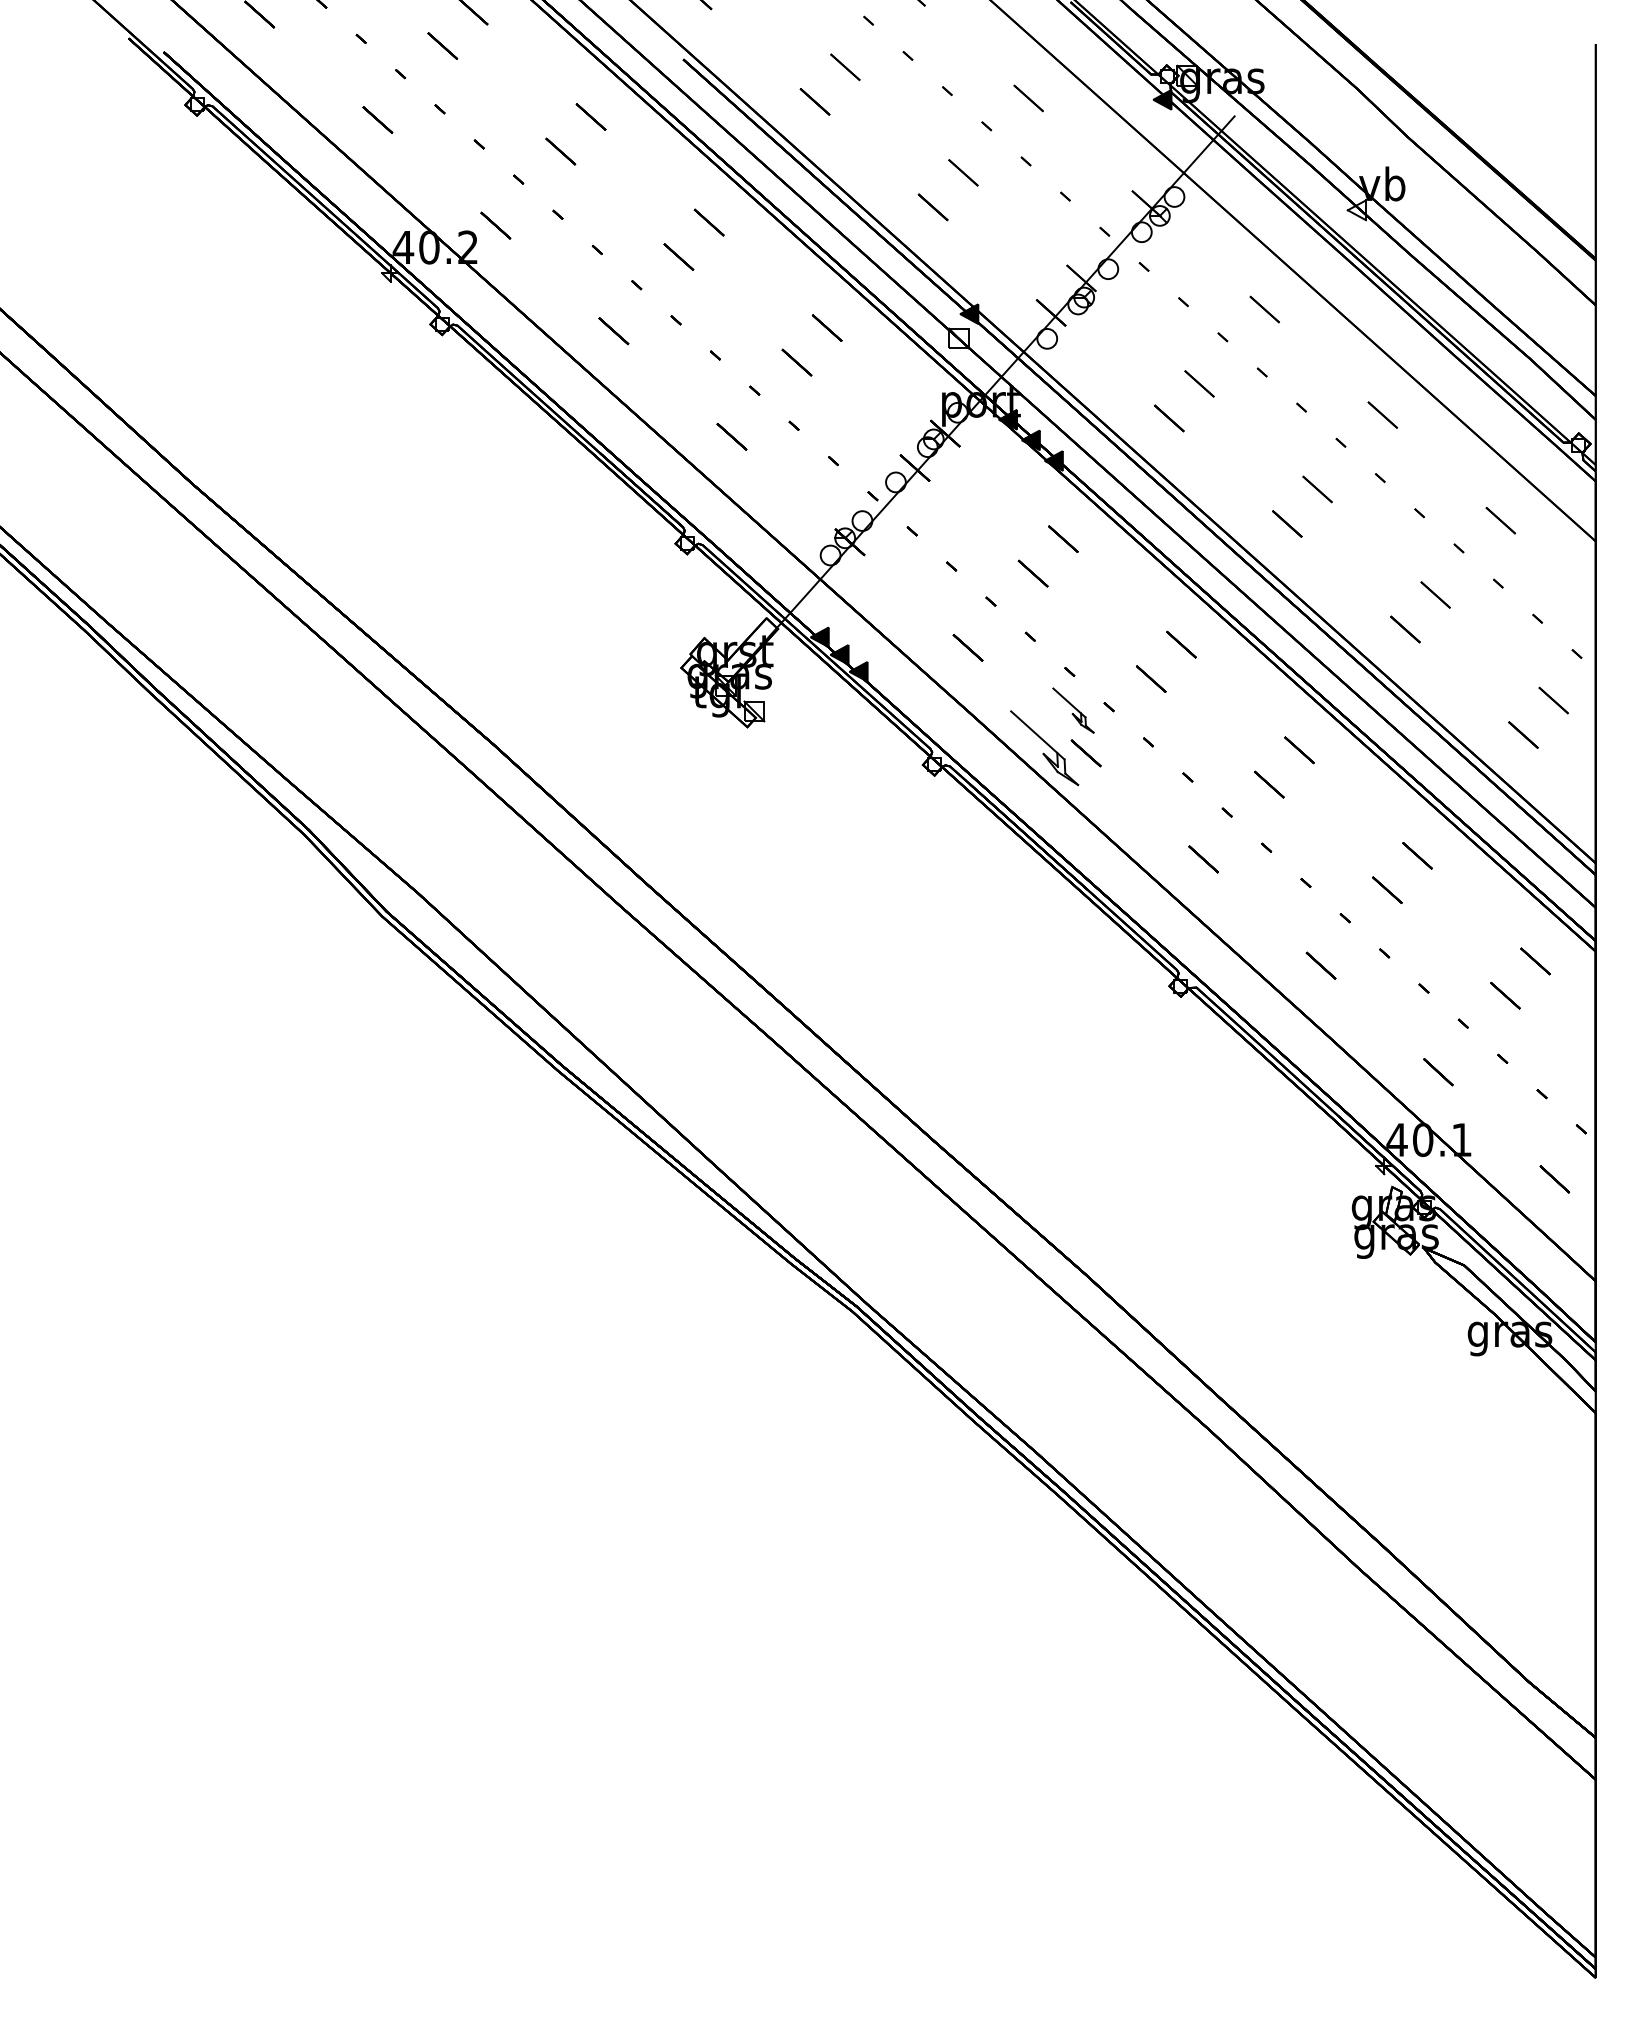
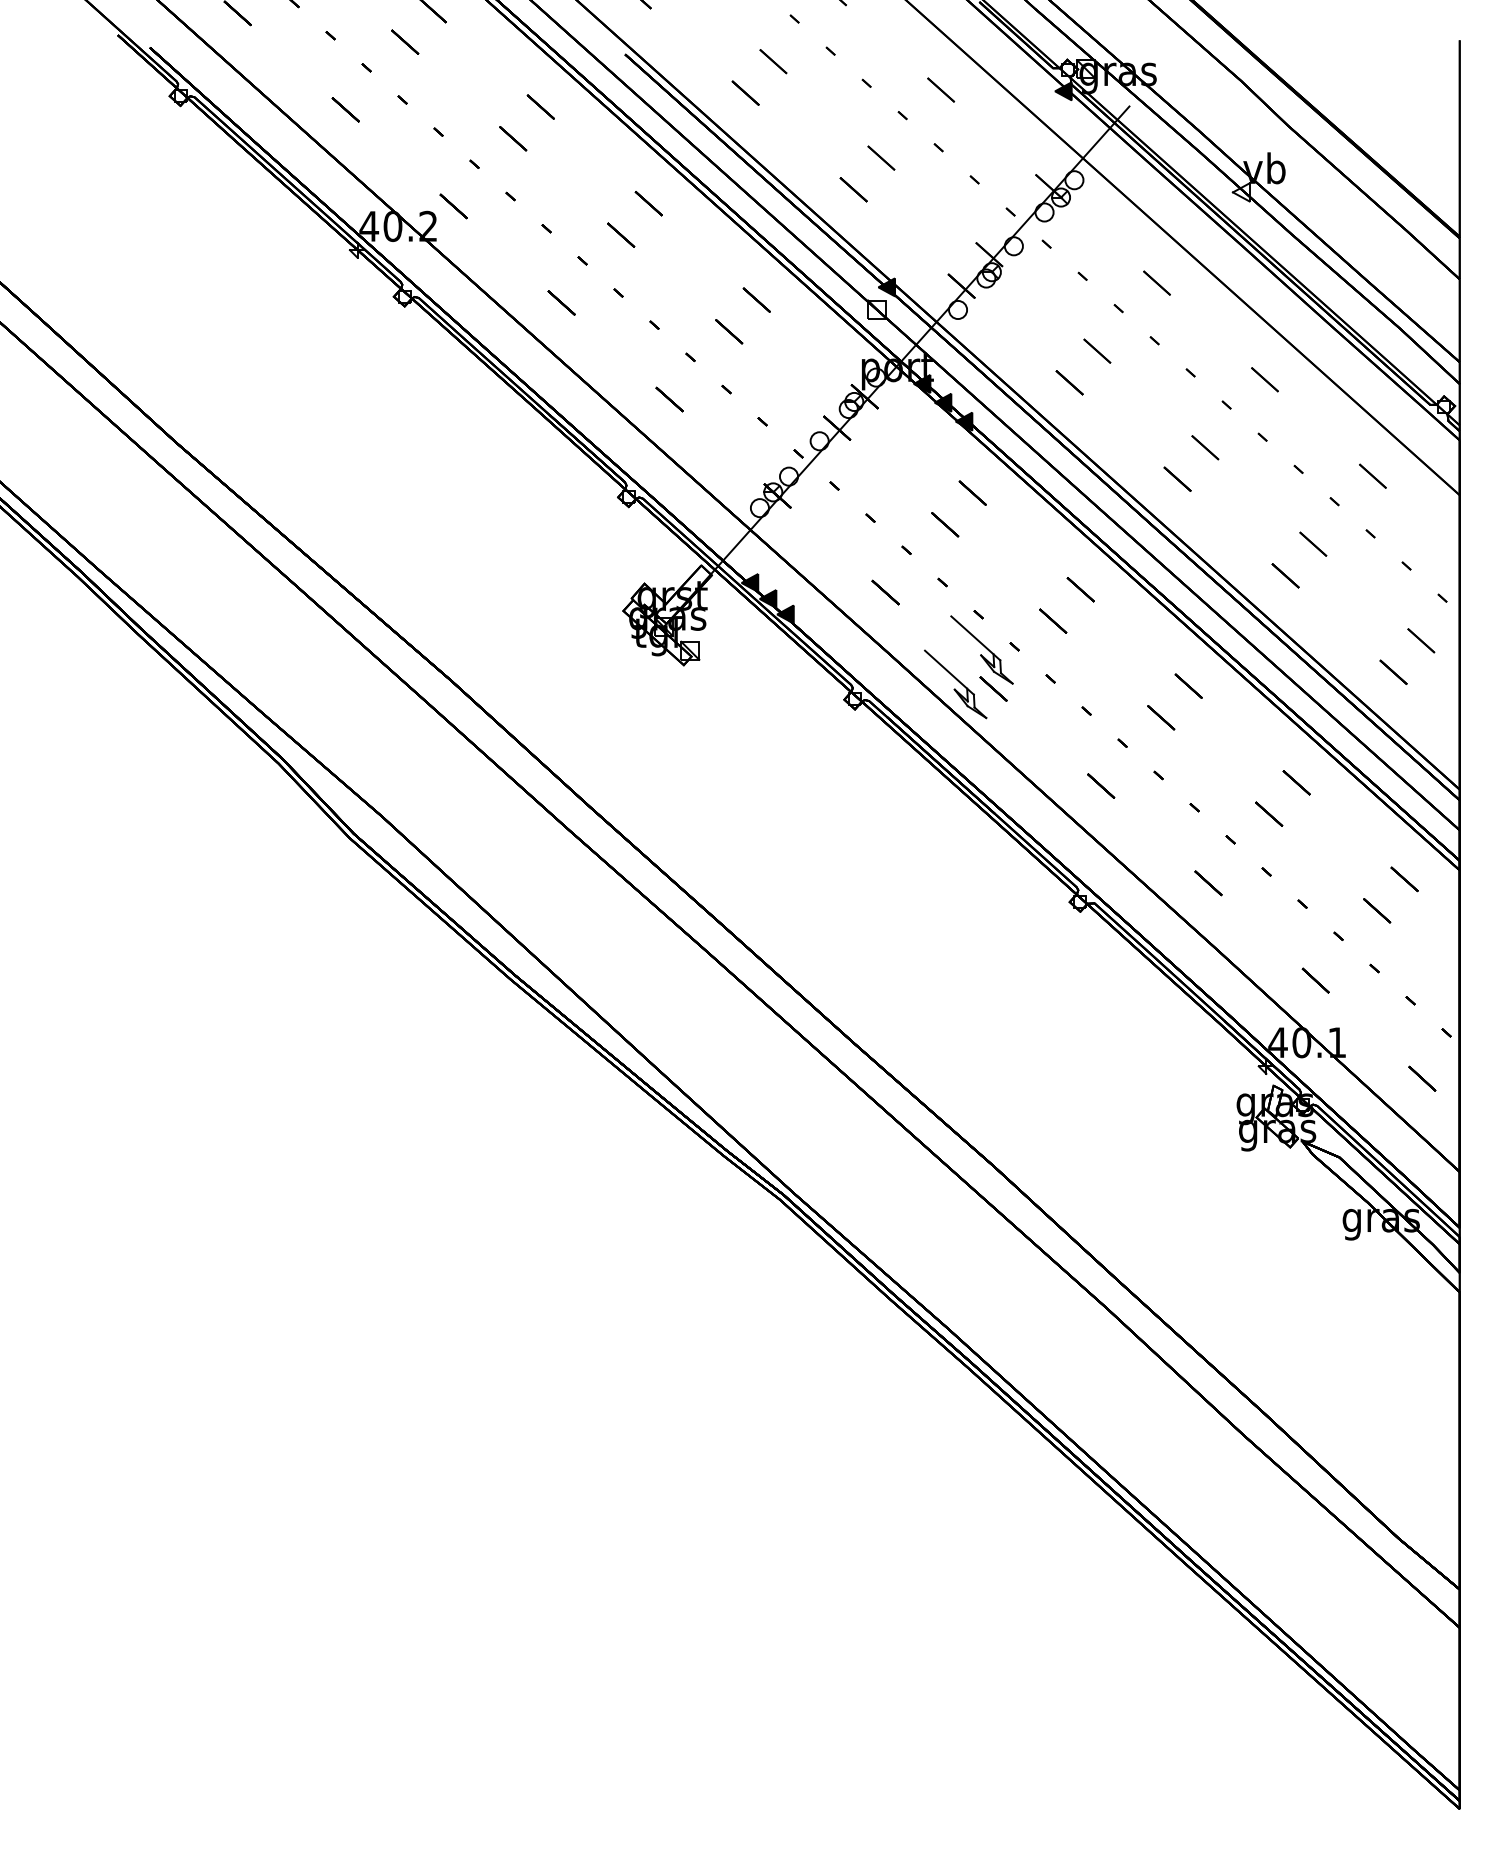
part: (1073, 710) -> (982, 649), size x1.67

